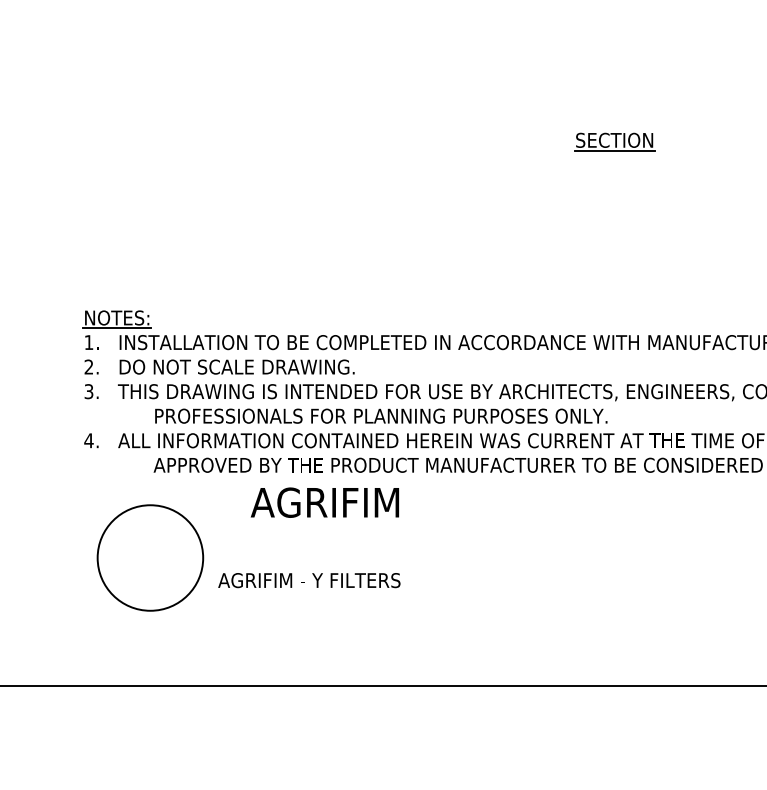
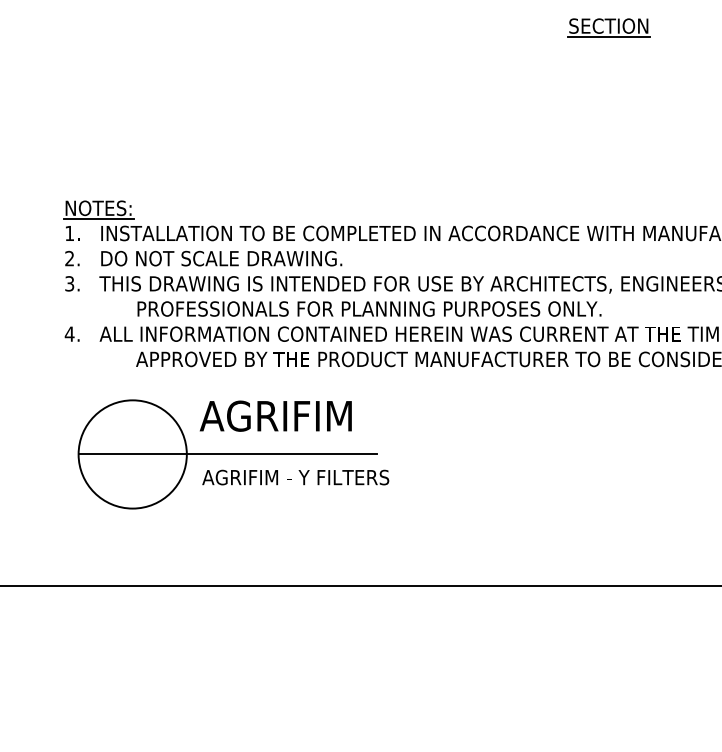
text: (324, 502) -> (275, 415), moved
line: (242, 558) -> (227, 454), added

